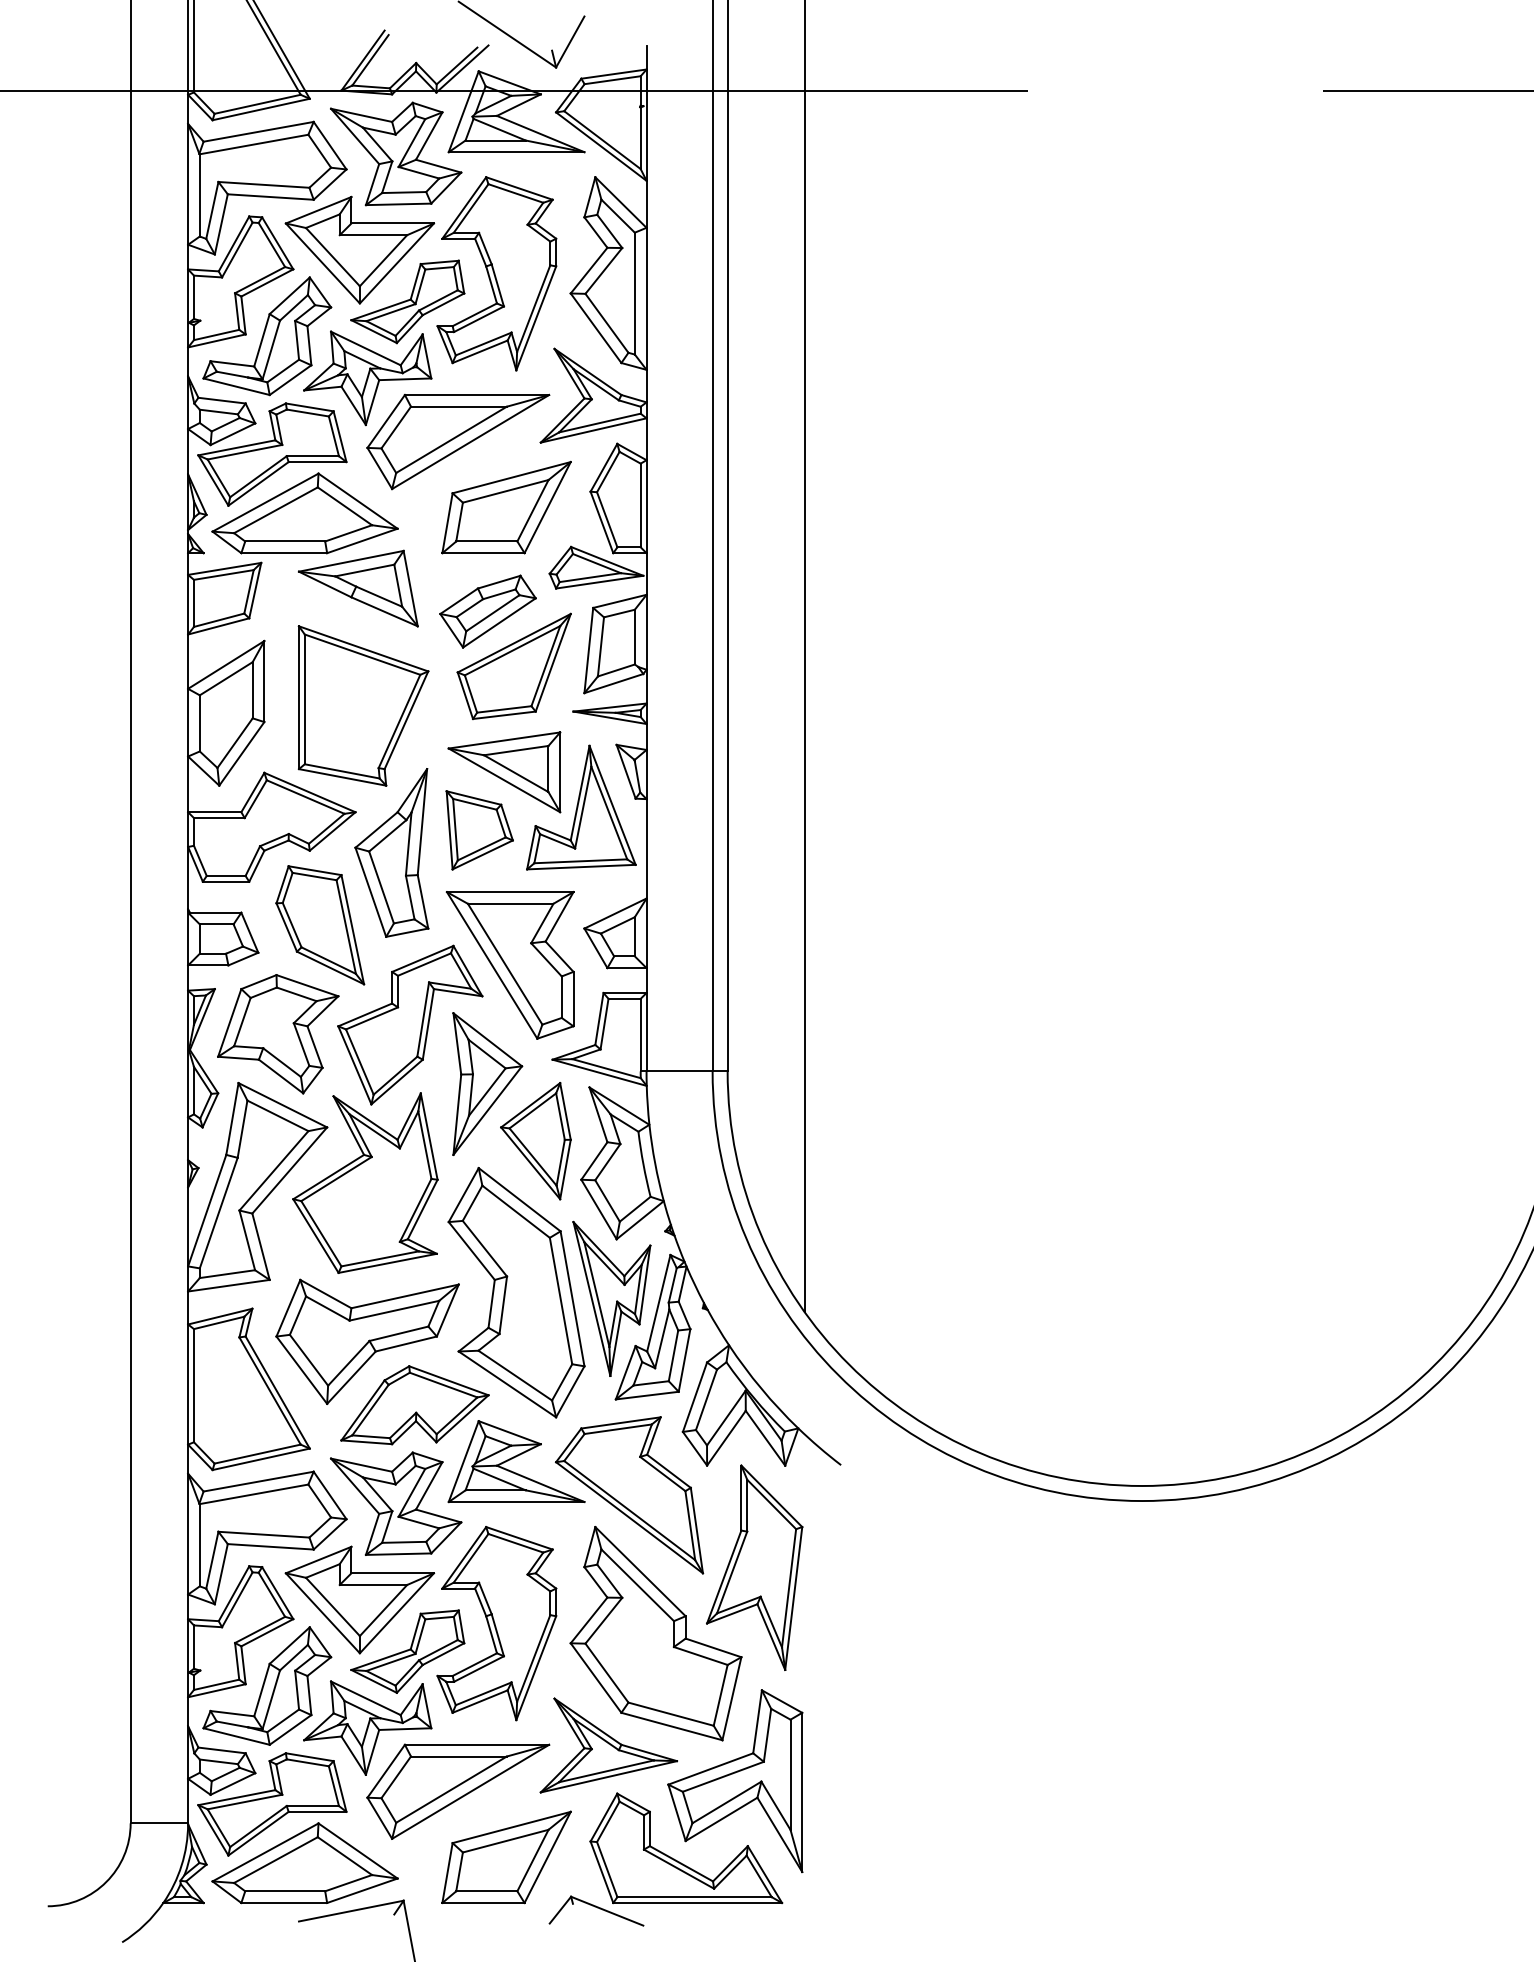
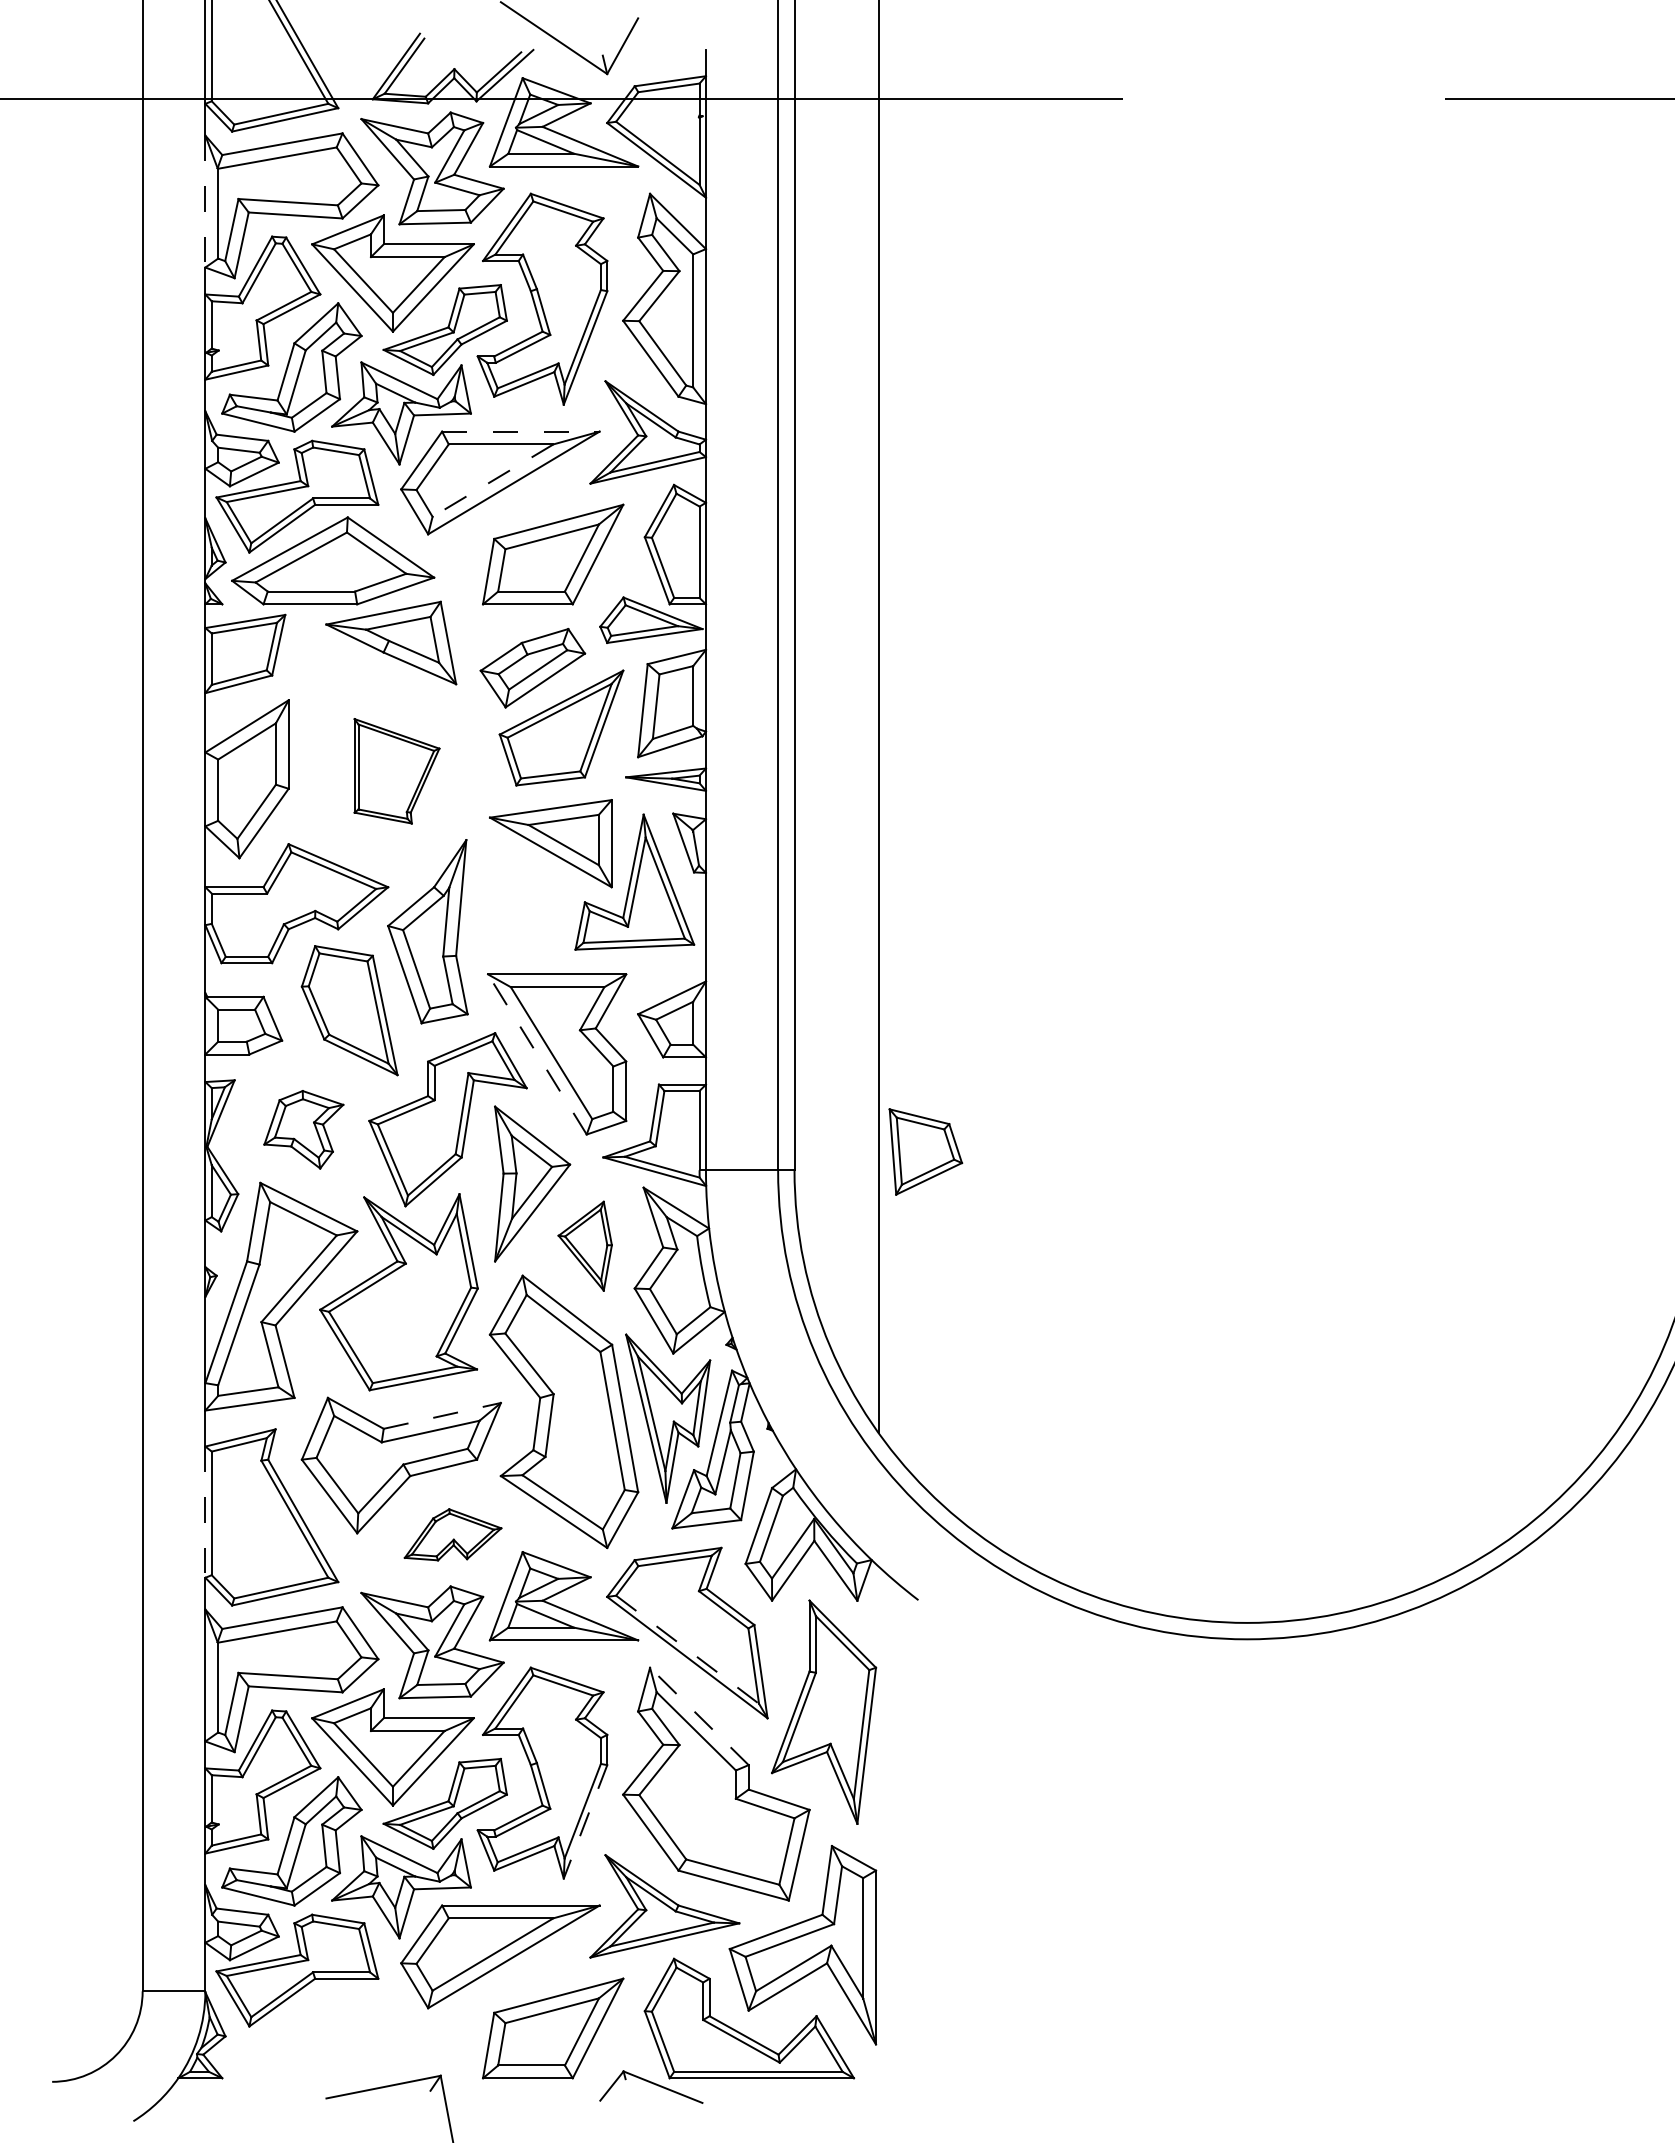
line: (188, 184) -> (205, 201), solid -> dashed
line: (476, 394) -> (520, 431), solid -> dashed
line: (451, 439) -> (492, 480), solid -> dashed
part: (363, 706) -> (396, 771), size x0.6
part: (479, 829) -> (925, 1151), moved
line: (492, 965) -> (537, 1054), solid -> dashed
part: (277, 1034) -> (303, 1129), size x0.6
part: (536, 1140) -> (585, 1245), size x0.7
line: (405, 1296) -> (442, 1415), solid -> dashed
line: (188, 1384) -> (205, 1512), solid -> dashed
part: (414, 1405) -> (452, 1534), size x0.6
line: (629, 1510) -> (687, 1649), solid -> dashed
line: (640, 1571) -> (699, 1716), solid -> dashed
line: (536, 1667) -> (585, 1821), solid -> dashed
part: (305, 1862) -> (333, 2034), removed

